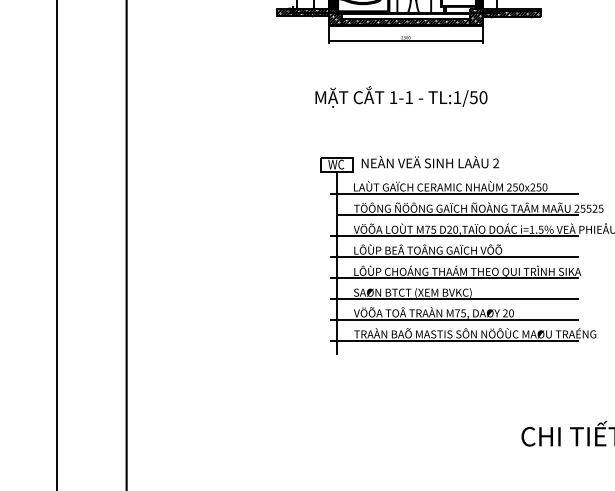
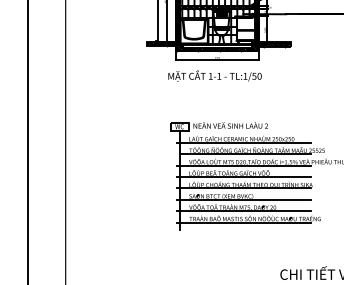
text: (400, 96) -> (214, 75), moved

